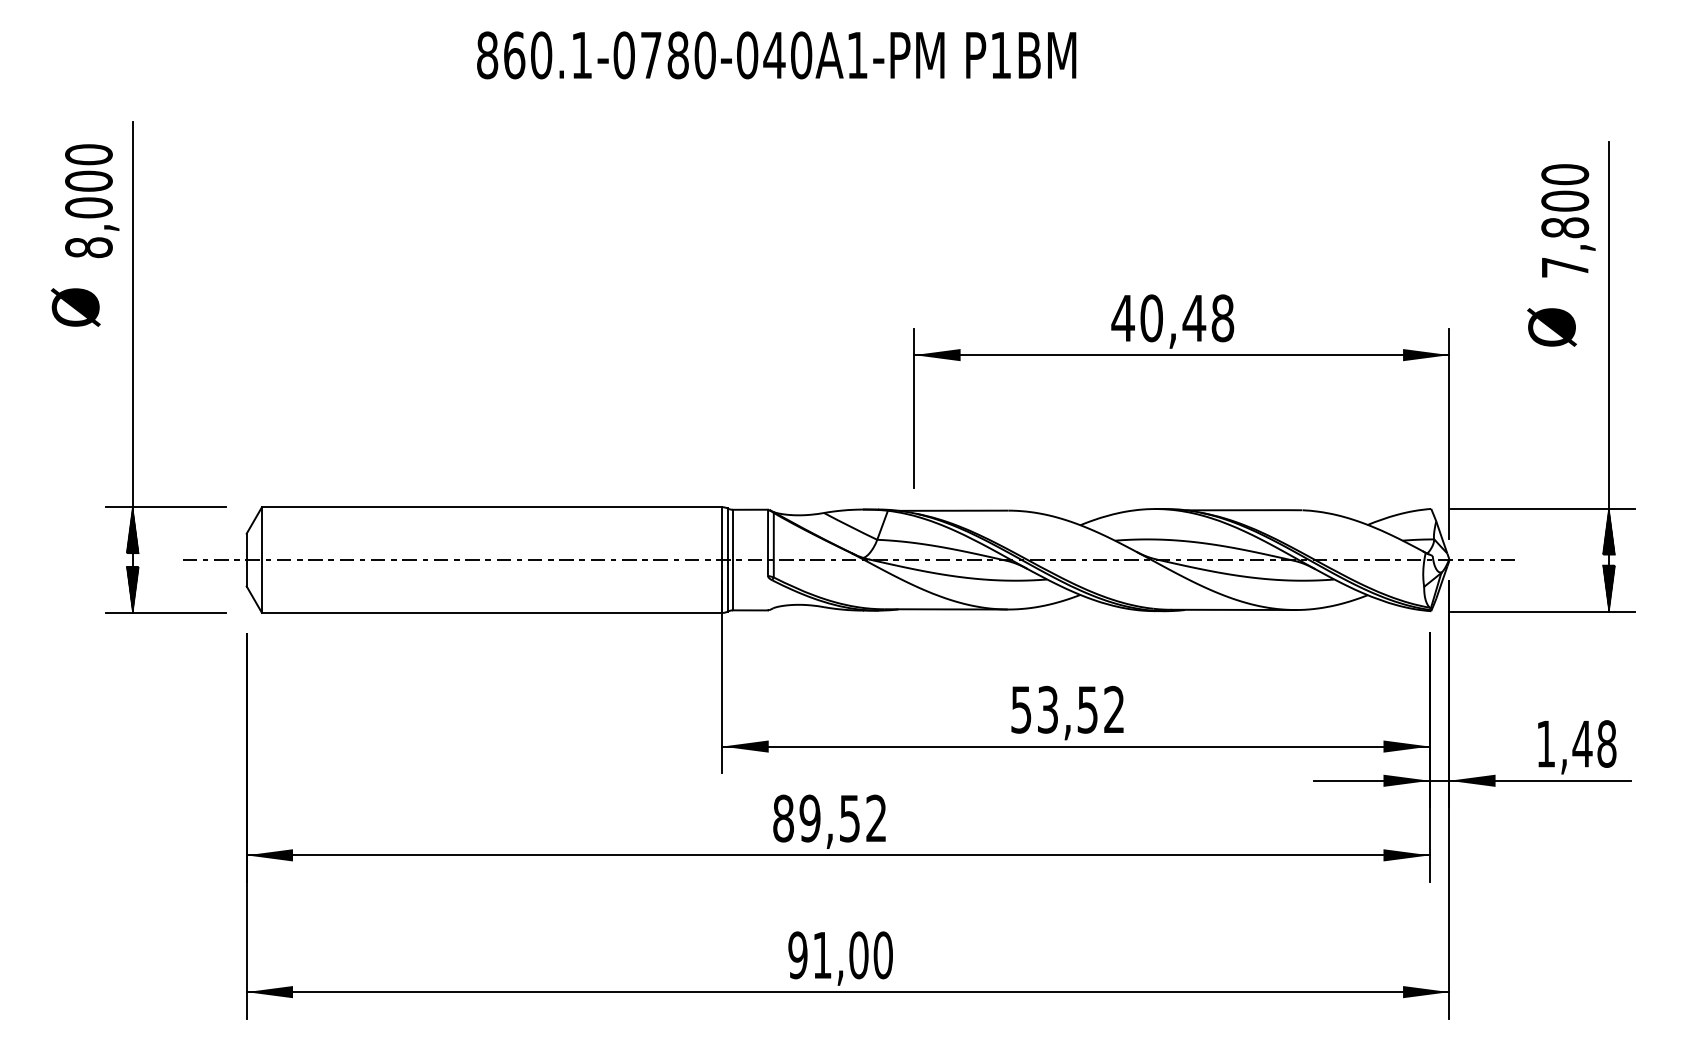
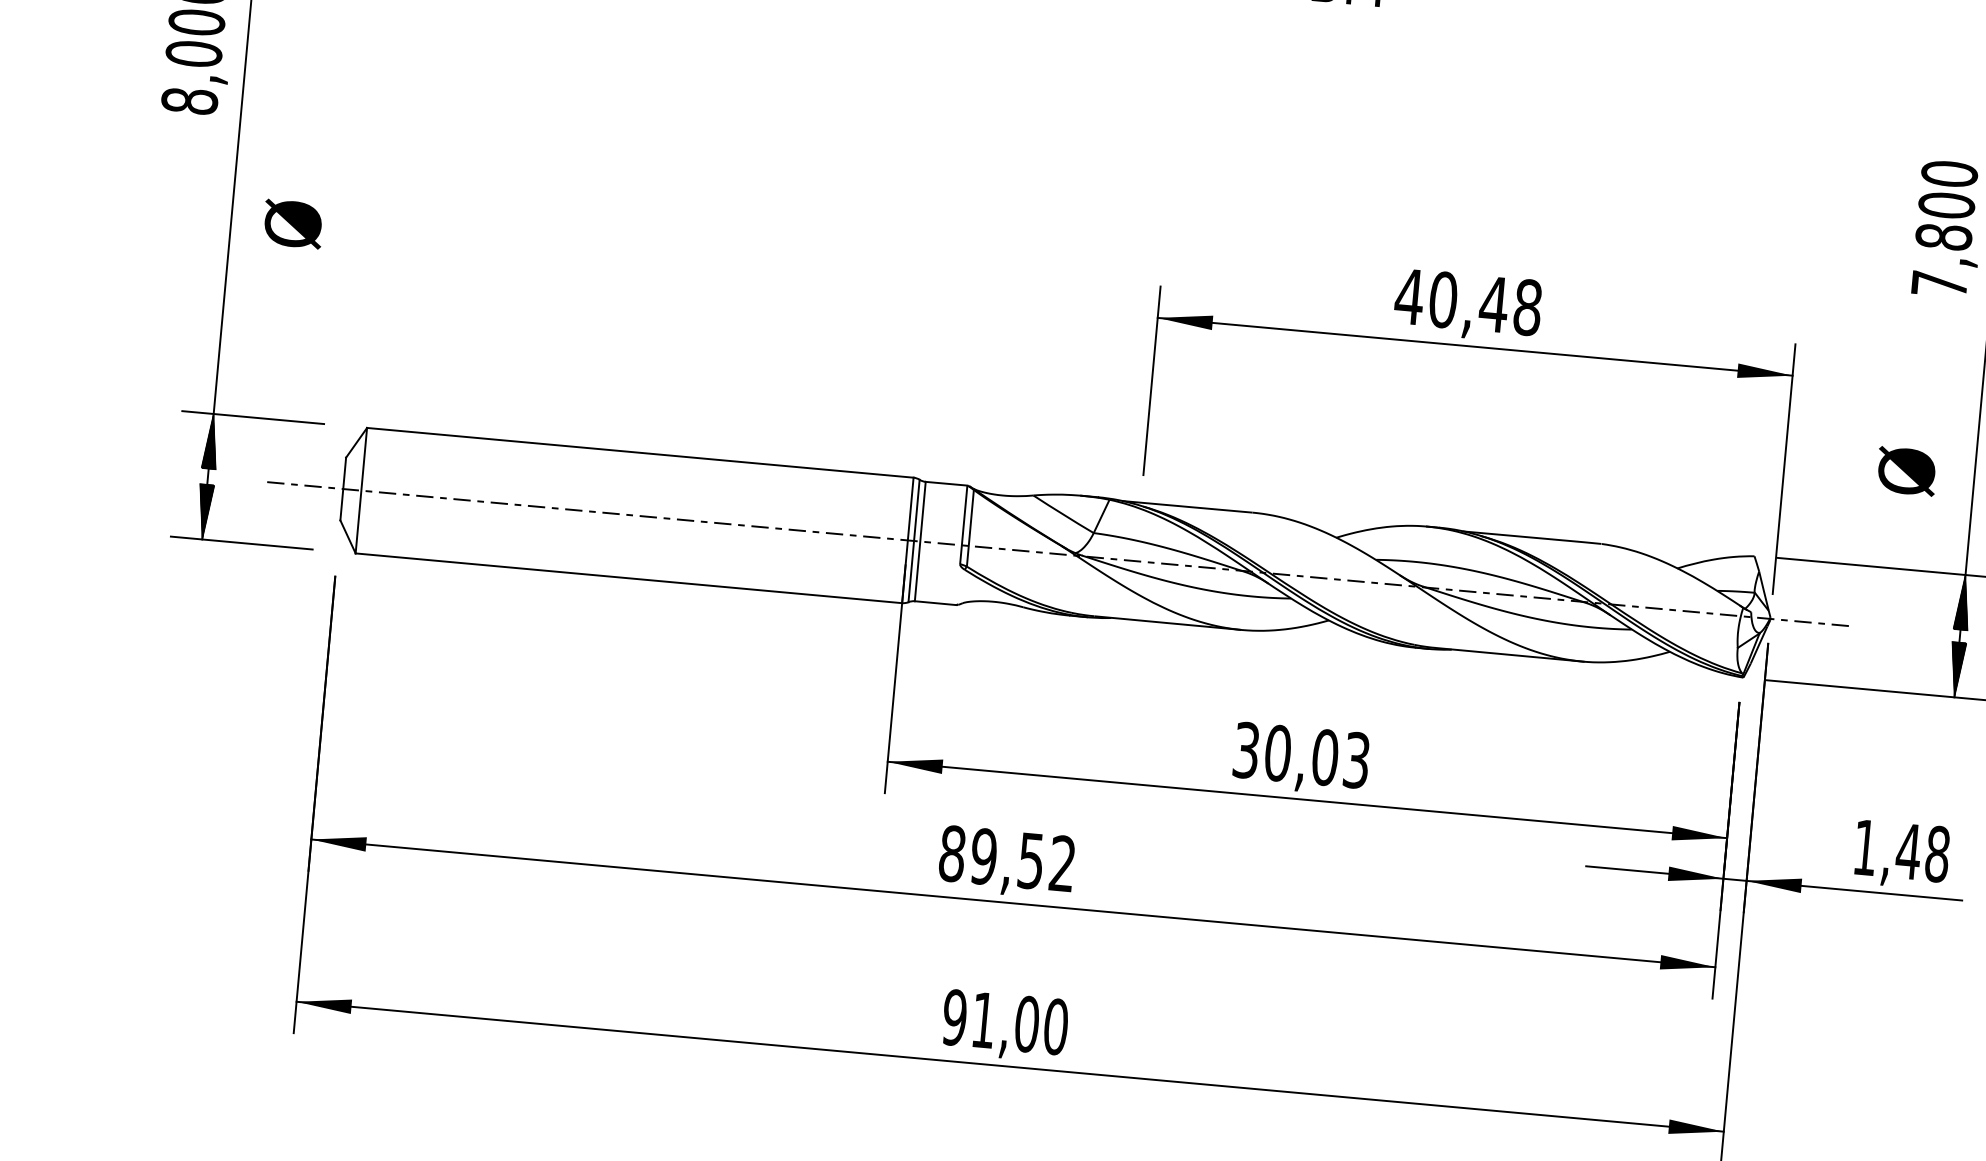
text: (75, 307) -> (292, 224), moved
text: (1551, 327) -> (1906, 471), moved
text: (1067, 709) -> (1301, 755), 53,52 -> 30,03

